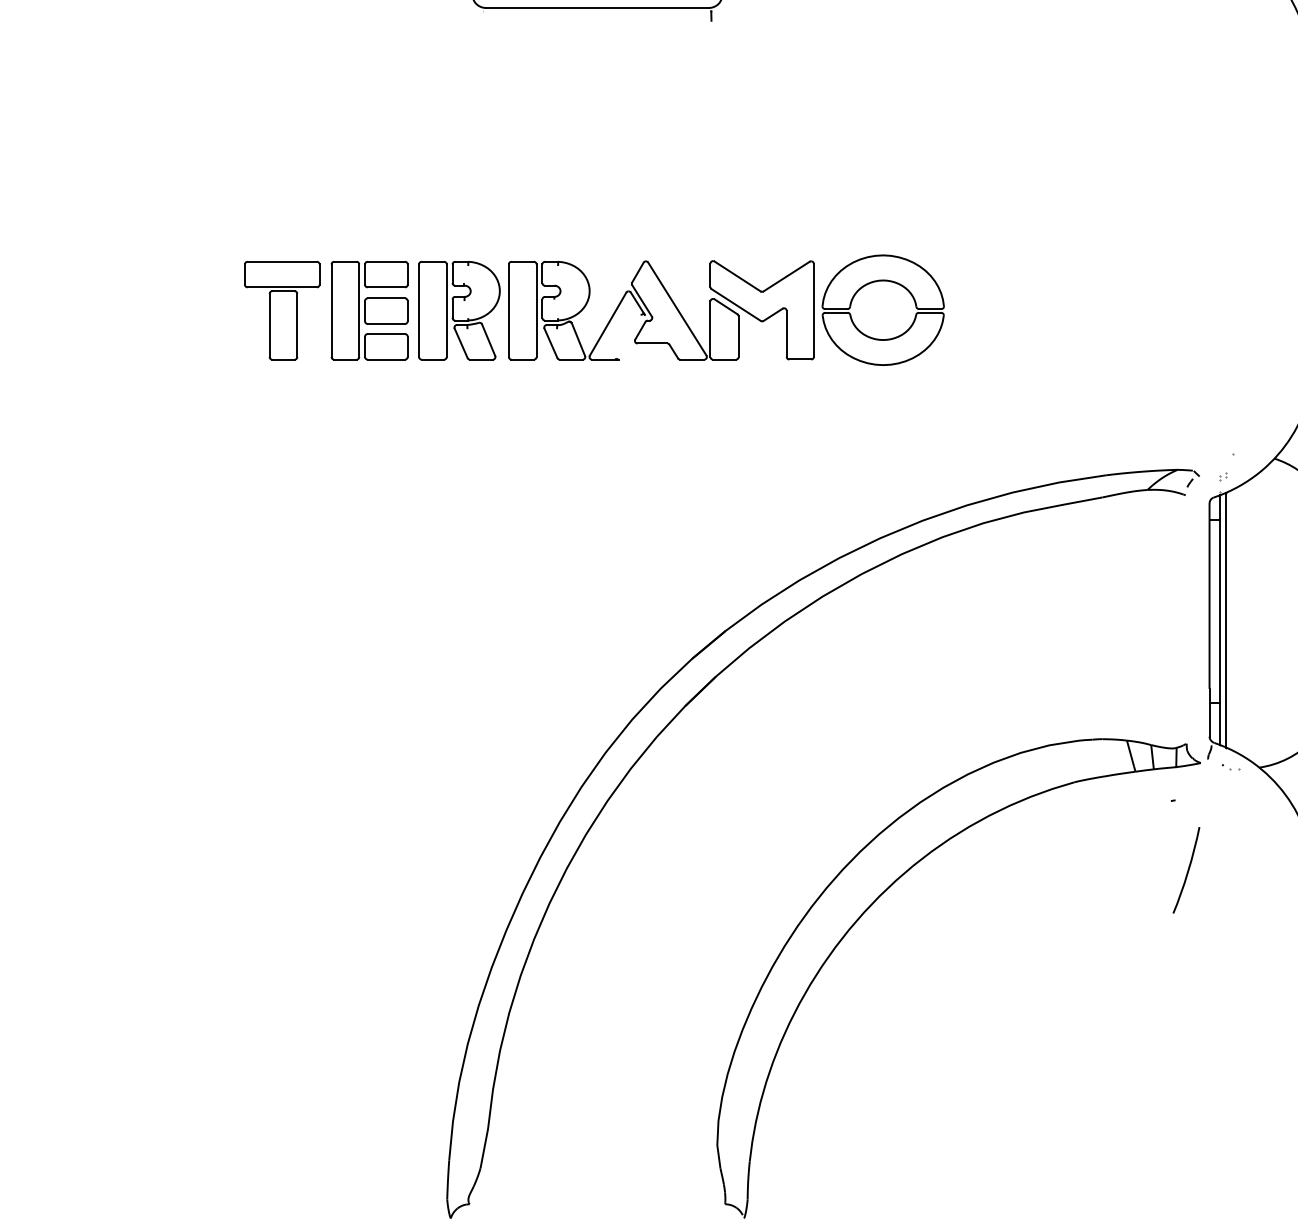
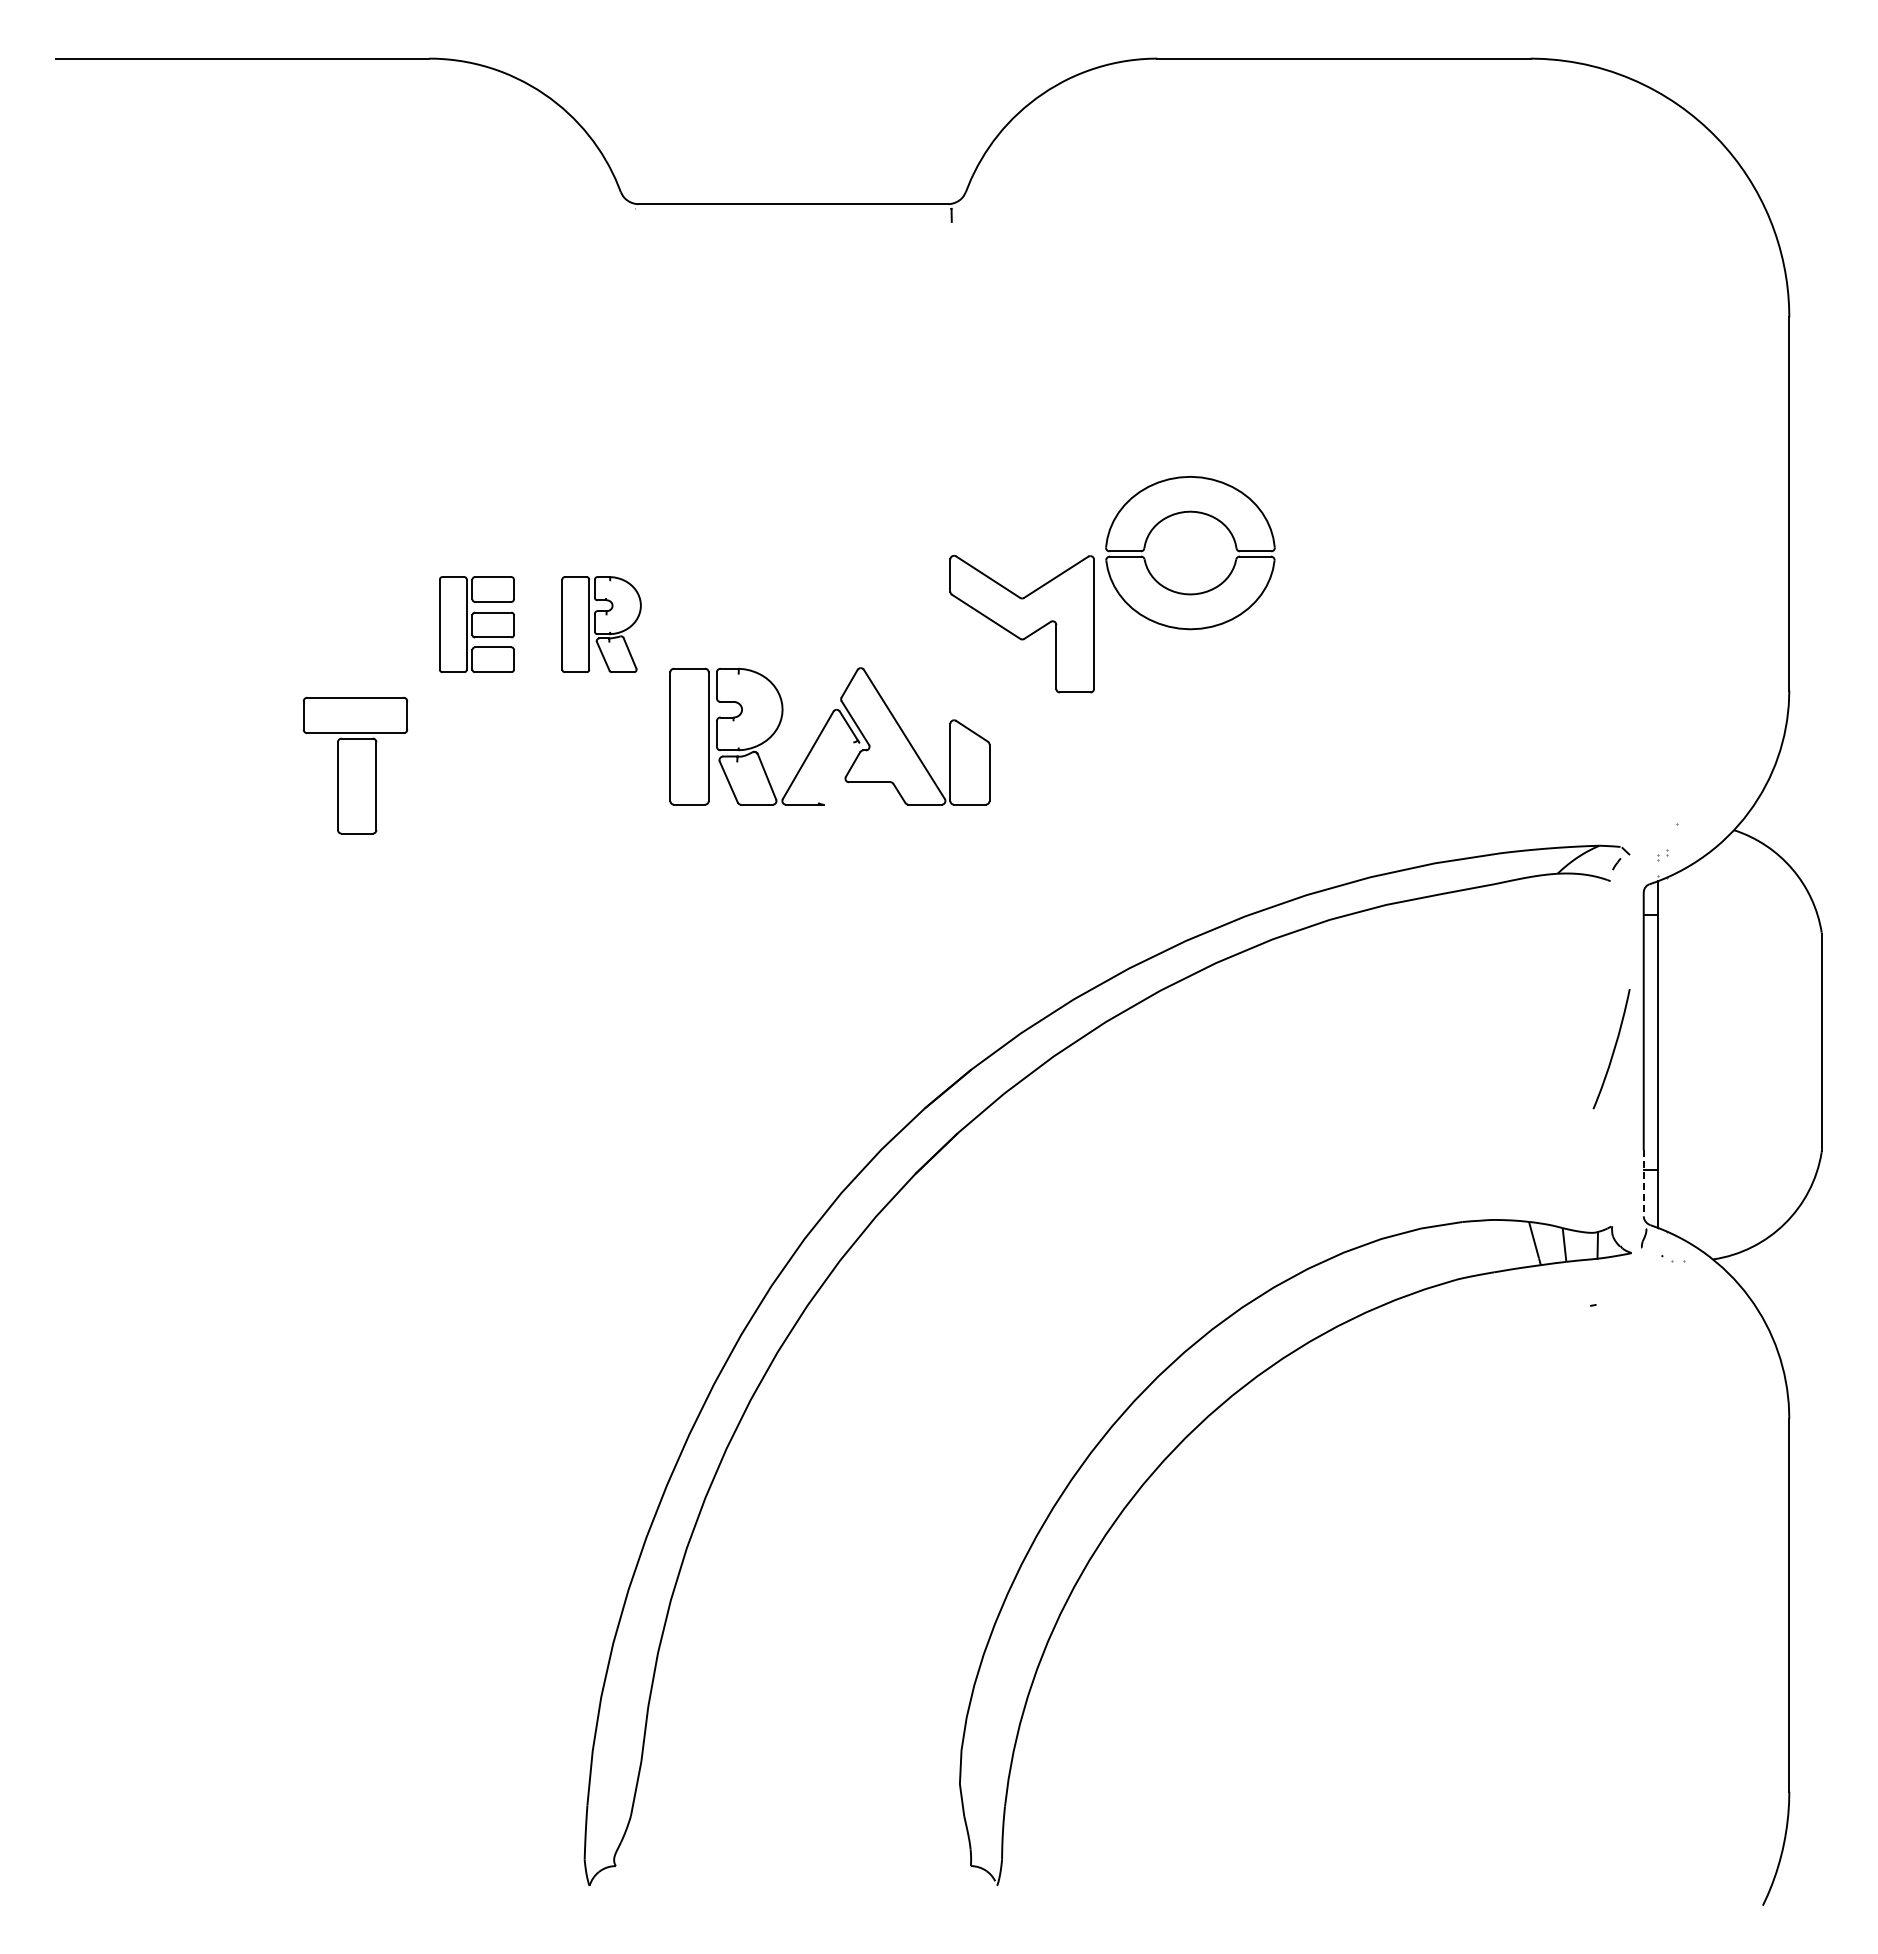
part: (619, 306) -> (823, 731), moved
part: (282, 310) -> (355, 765), moved
part: (369, 310) -> (476, 624), size x0.7
part: (459, 310) -> (601, 624), size x0.7
part: (877, 338) -> (1182, 592), moved
line: (1226, 620) -> (1667, 1054), removed
line: (1209, 712) -> (1643, 1183), solid -> dashed
curve: (1187, 870) -> (1613, 1049), moved

